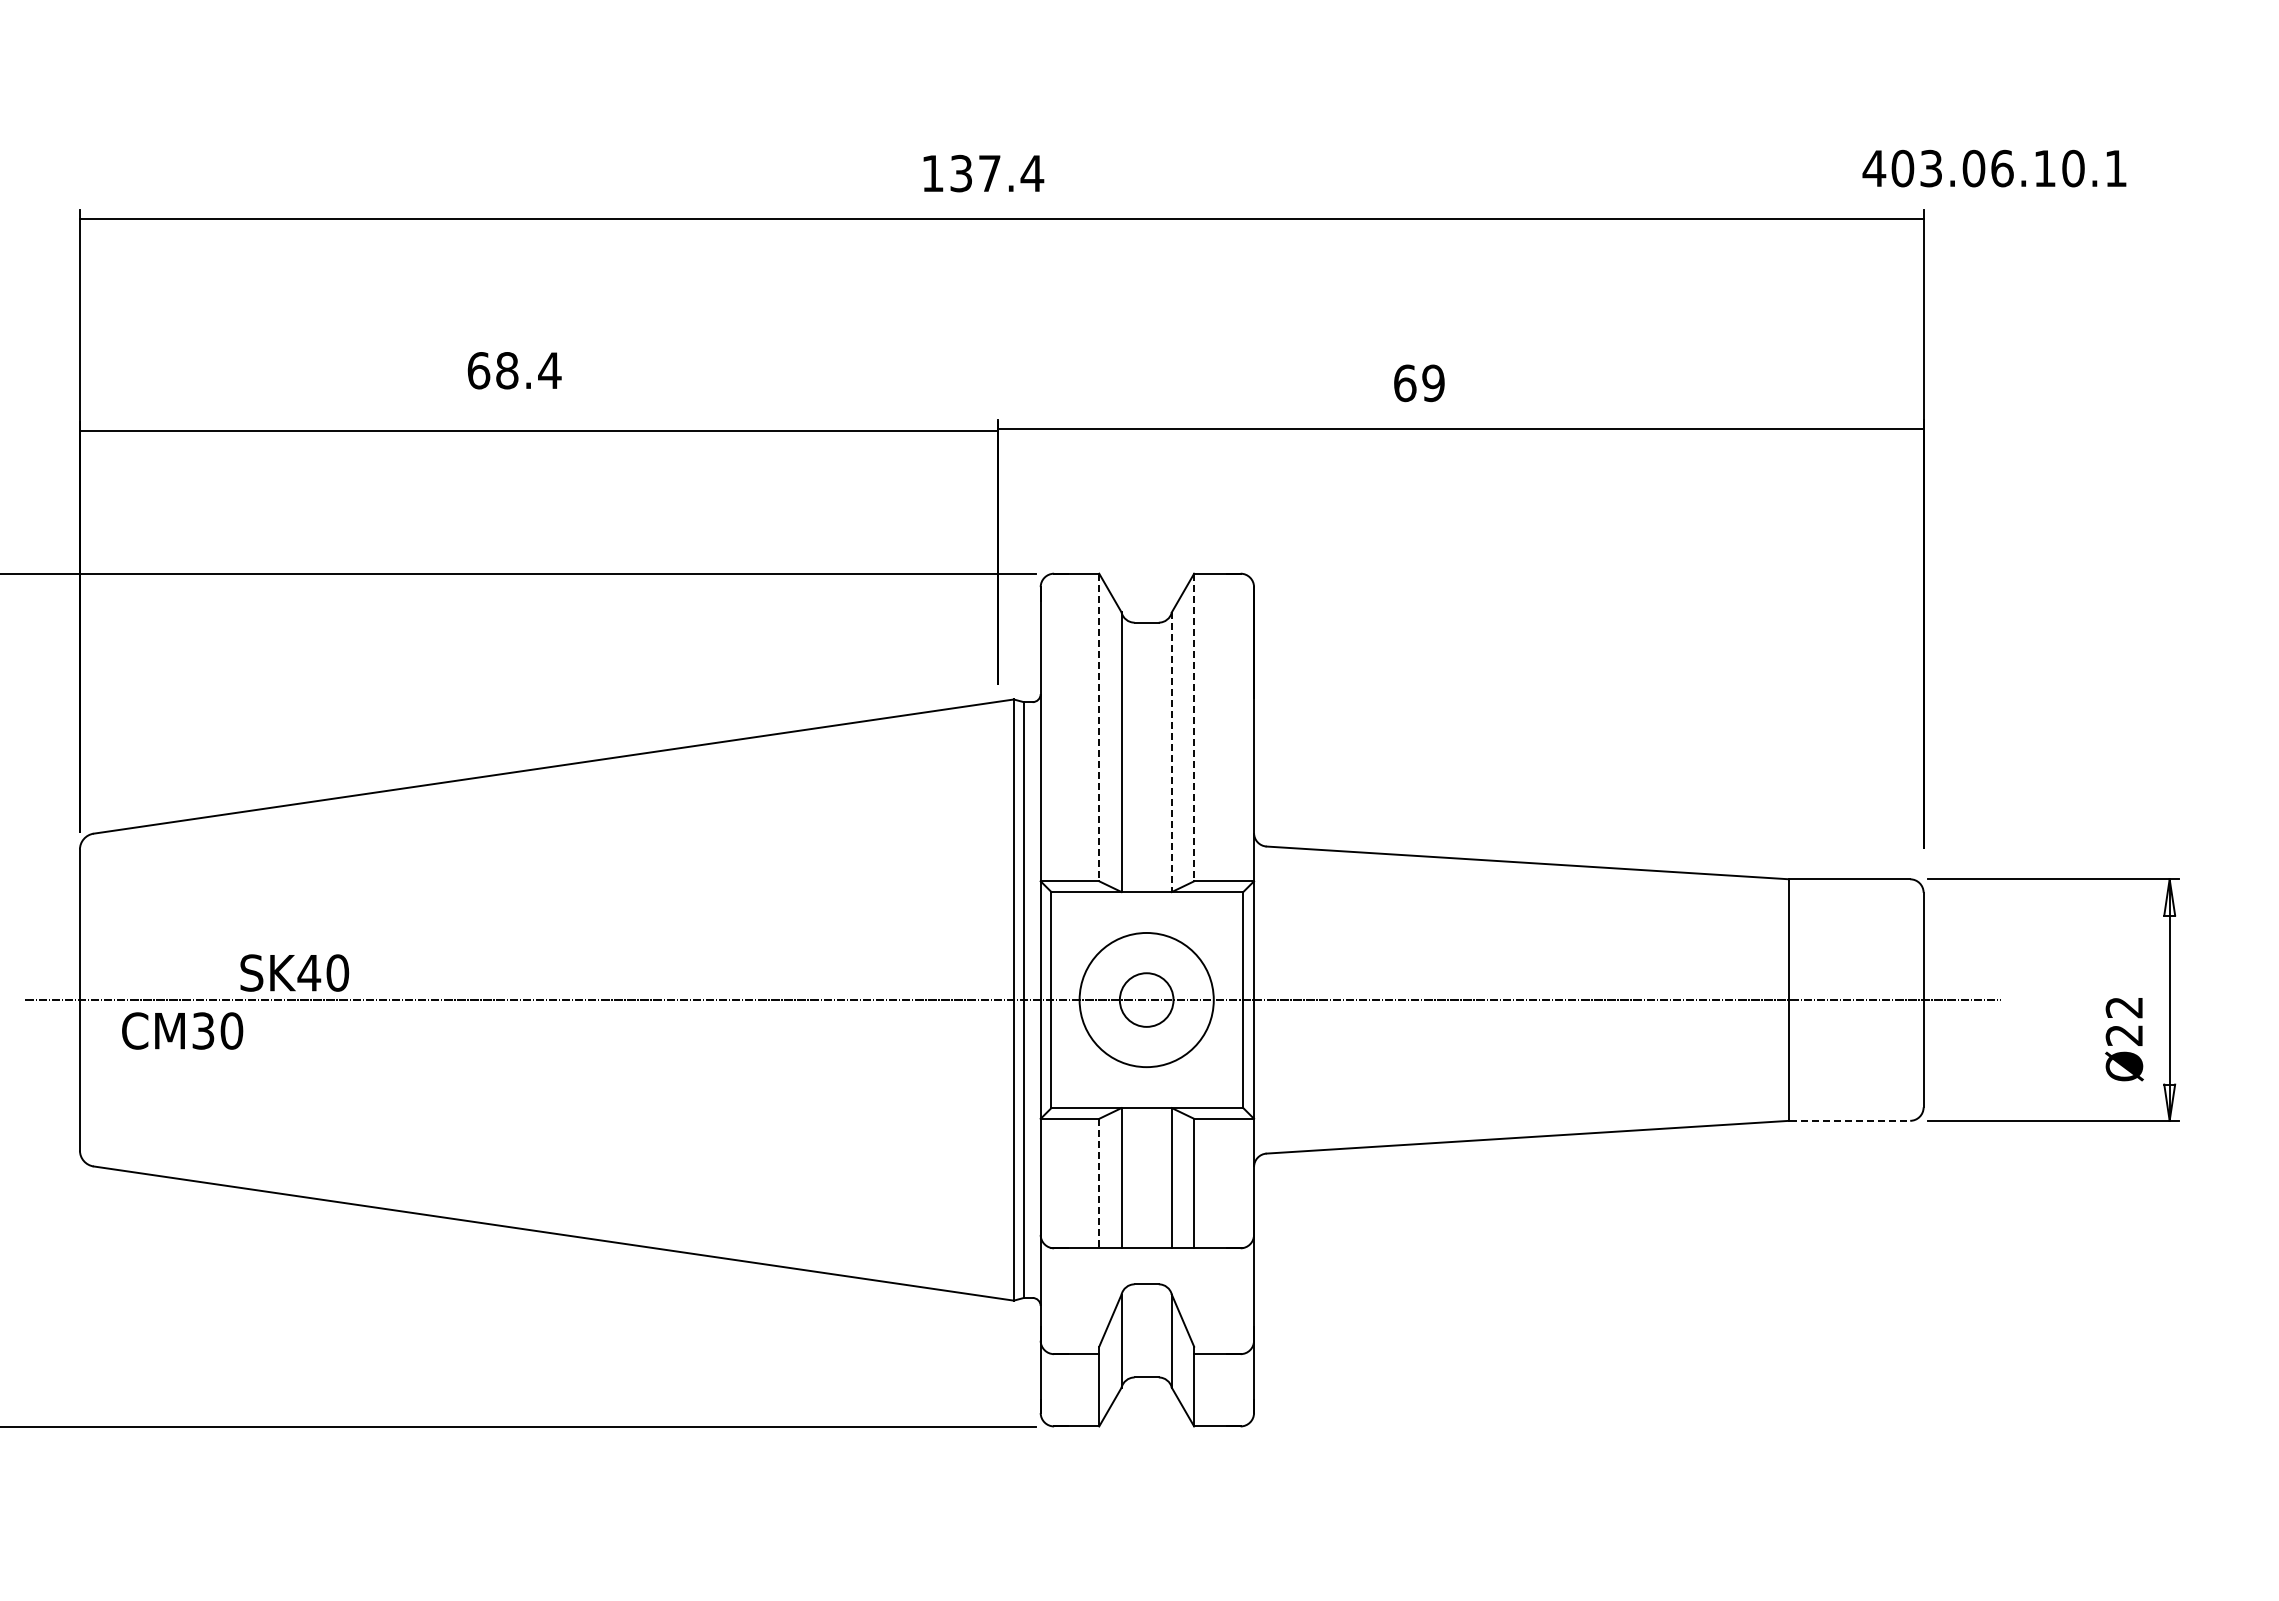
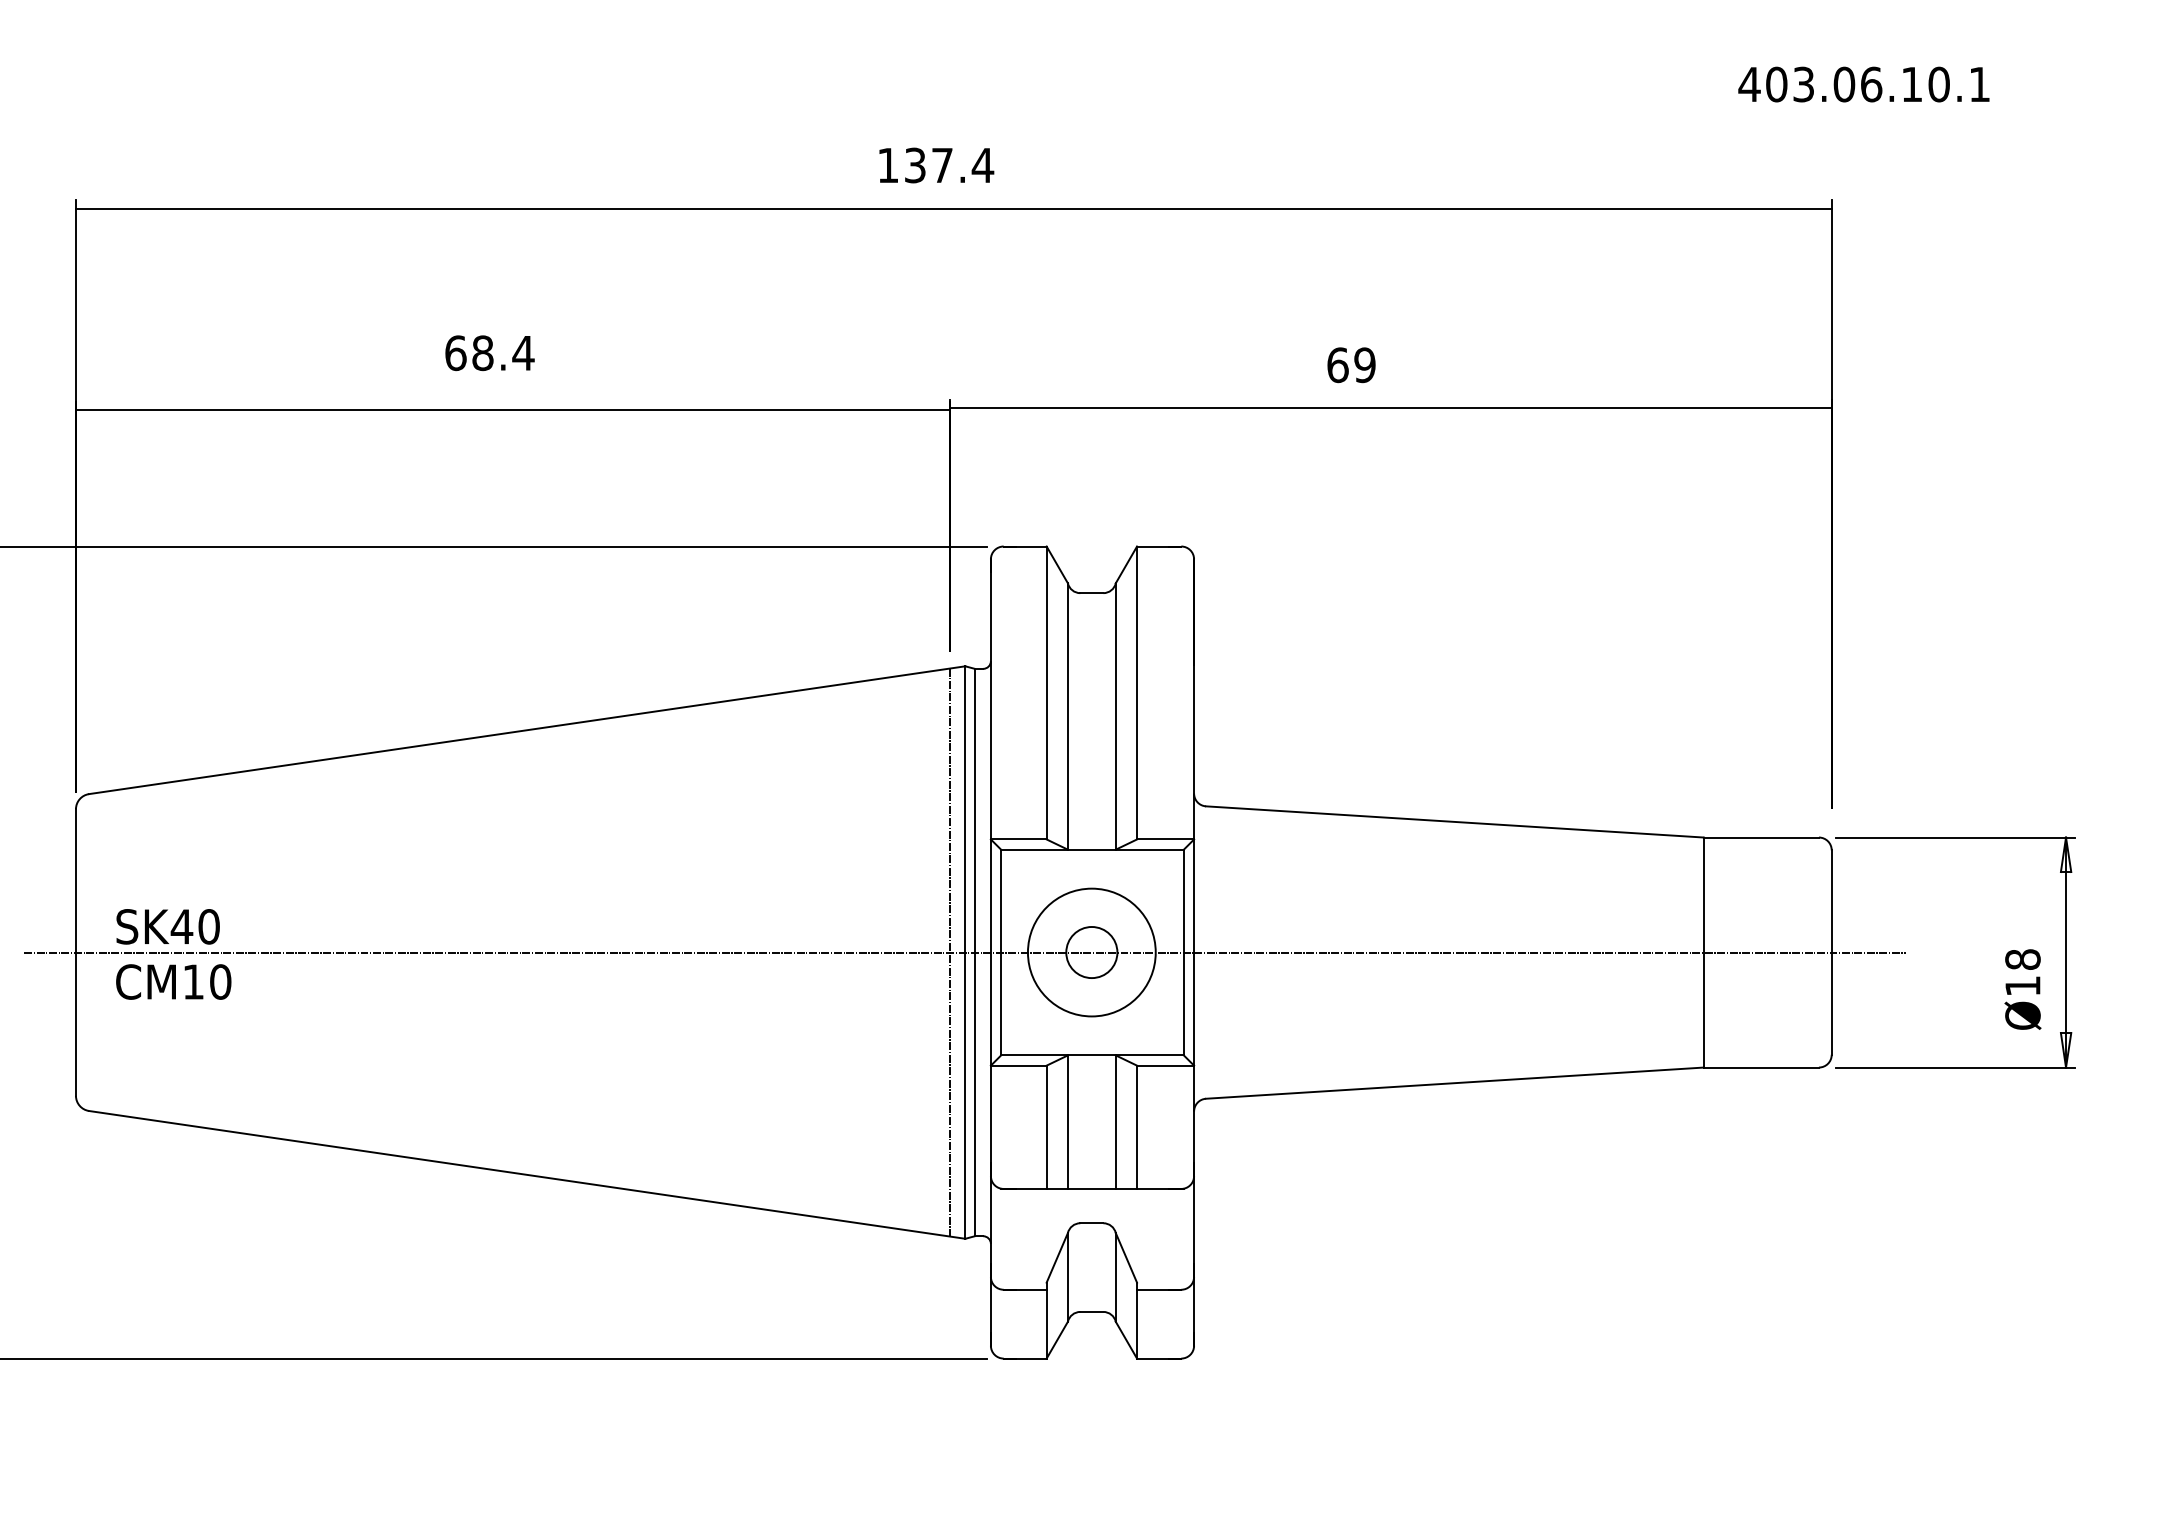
text: (1994, 168) -> (1863, 84), moved
line: (1099, 727) -> (1046, 692), dashed -> solid
line: (1194, 727) -> (1137, 692), dashed -> solid
line: (1171, 752) -> (1115, 716), dashed -> solid
text: (294, 972) -> (167, 926), moved
line: (997, 999) -> (949, 952), added
text: (2124, 1021) -> (2023, 972), Ø22 -> Ø18
text: (203, 1030) -> (193, 981), CM30 -> CM10
line: (1850, 1120) -> (1762, 1067), dashed -> solid
line: (1099, 1183) -> (1046, 1127), dashed -> solid

